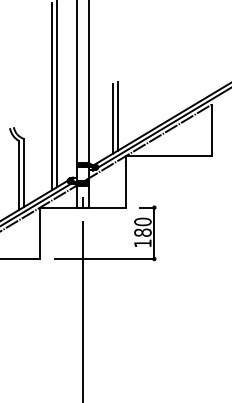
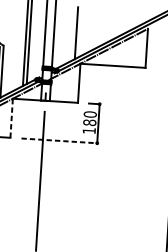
line: (113, 118) -> (72, 34), removed
line: (40, 233) -> (11, 118), solid -> dashed
line: (104, 259) -> (59, 141), solid -> dashed

